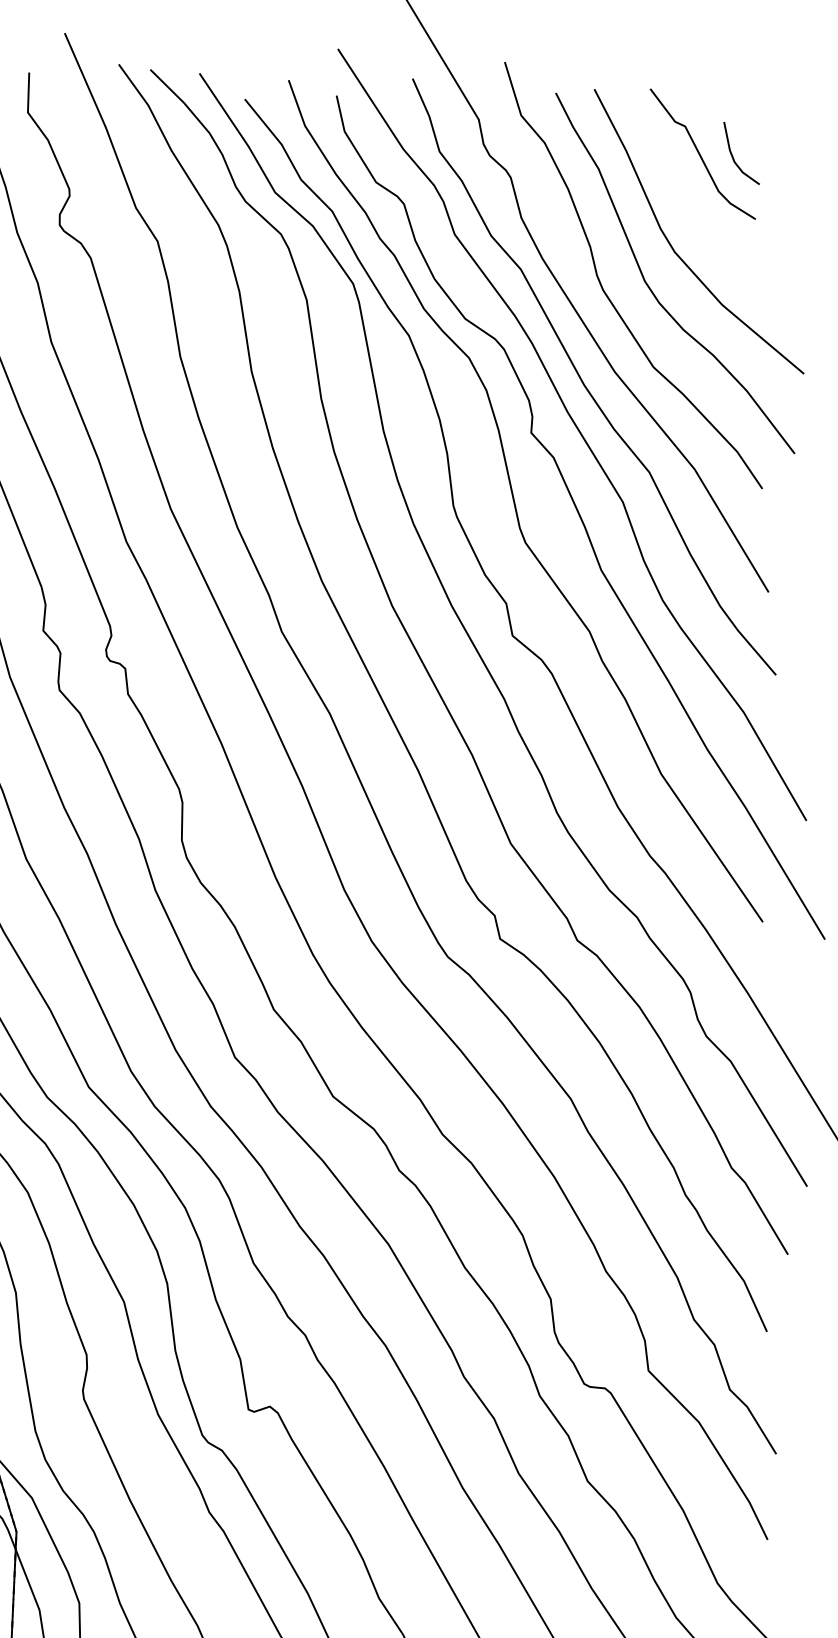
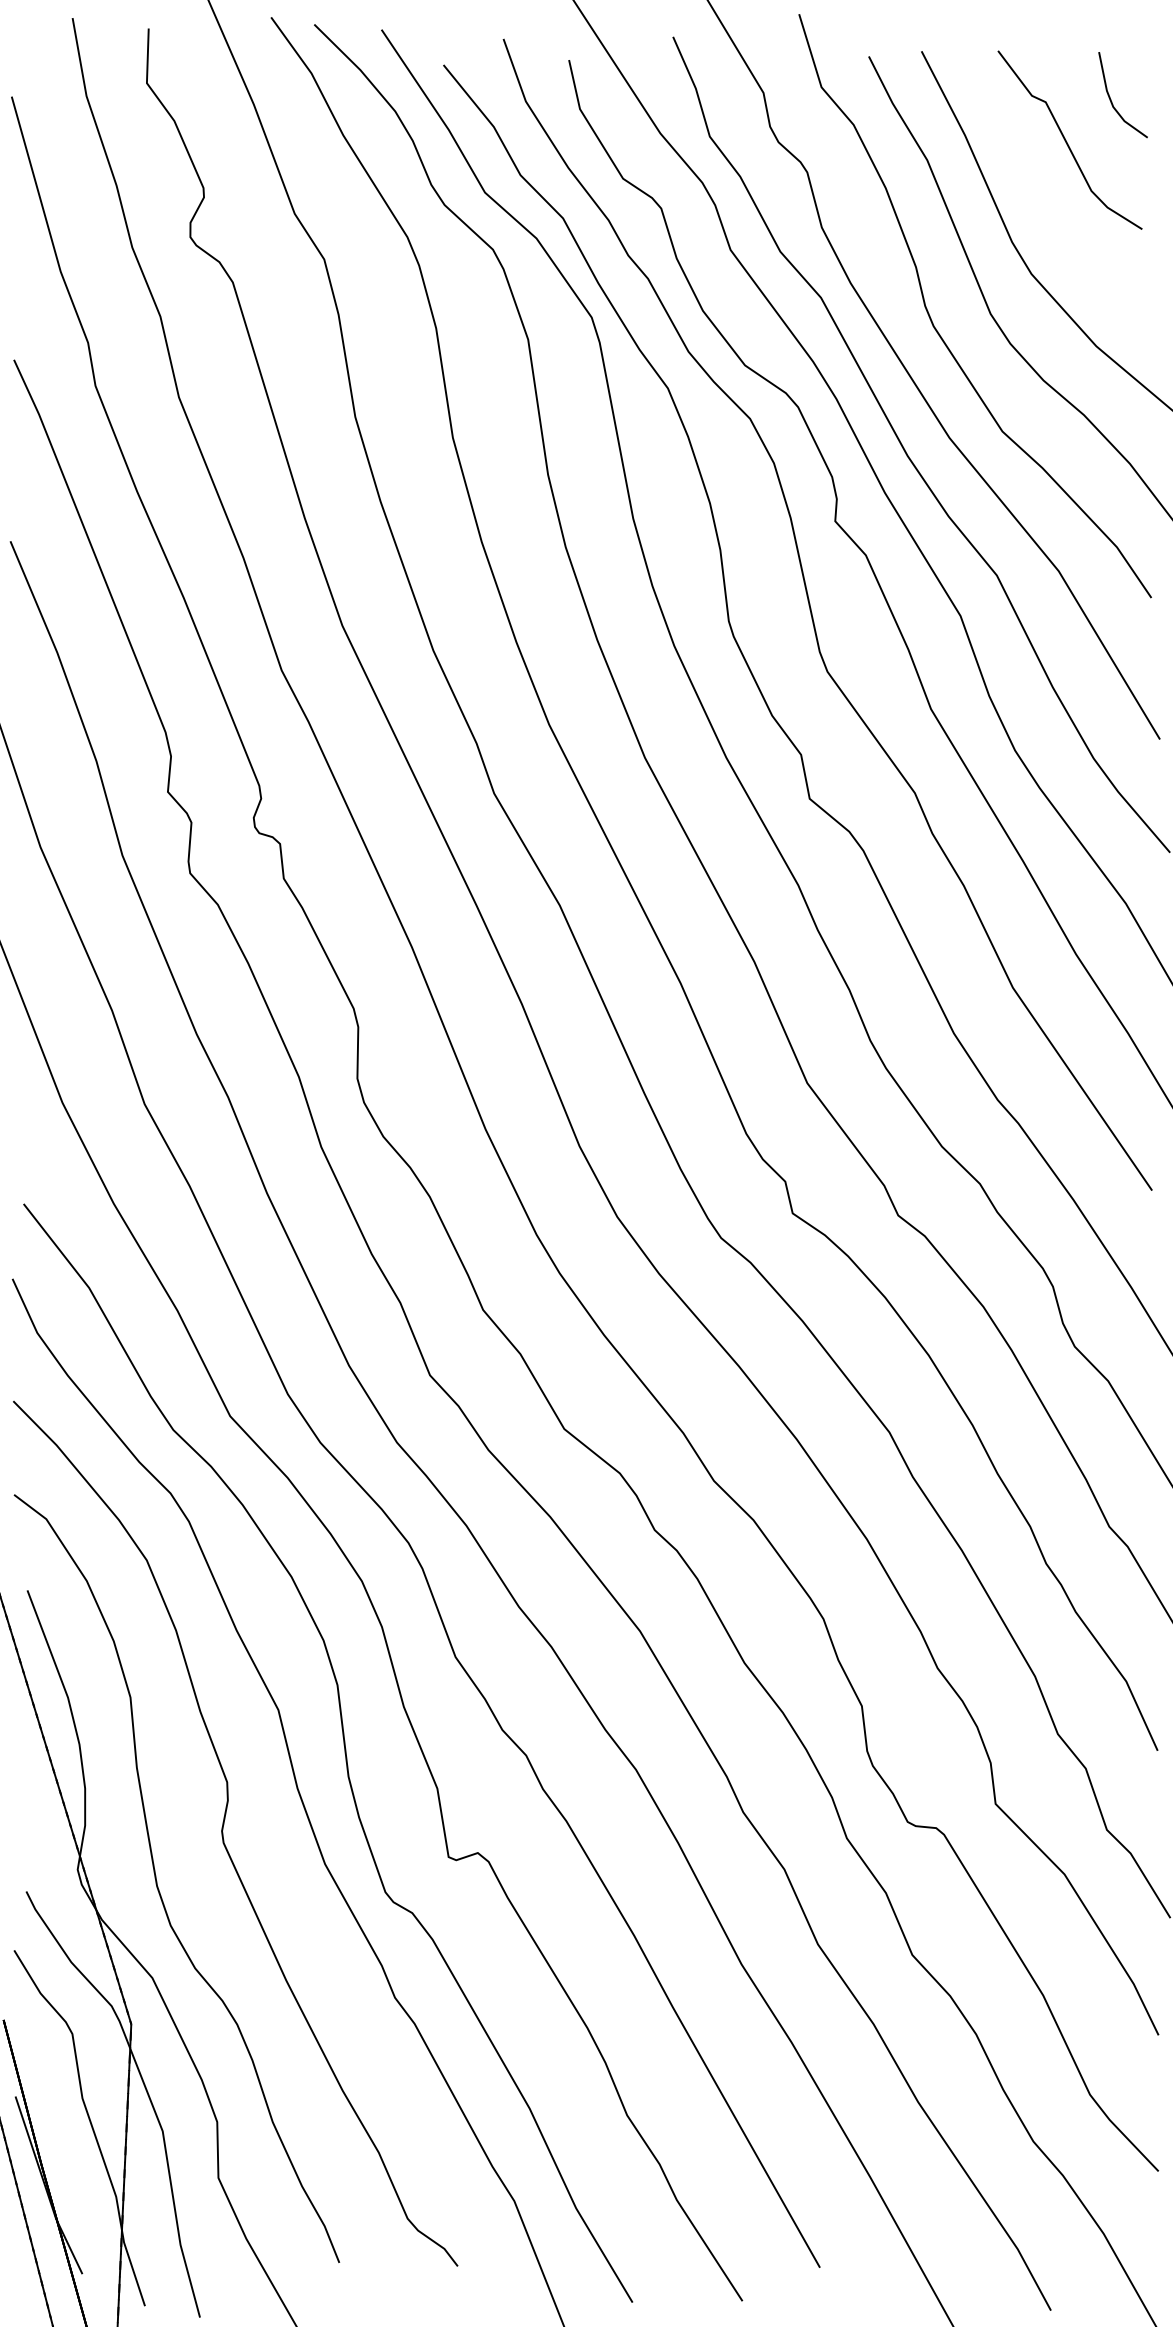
line: (733, 158) -> (1112, 101), moved

